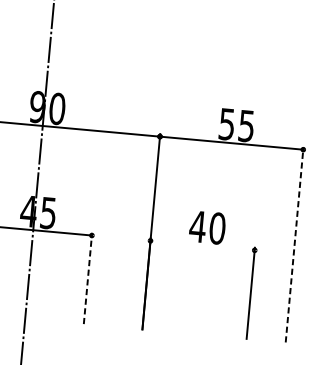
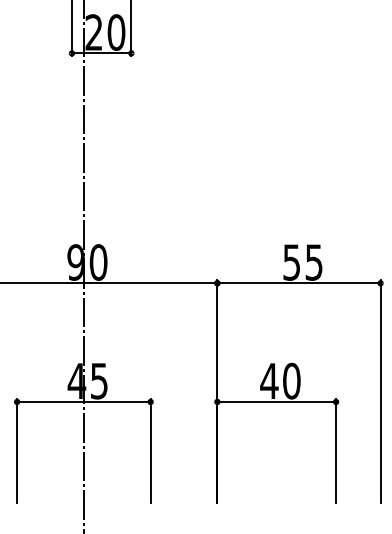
line: (294, 244) -> (380, 391), dashed -> solid
line: (202, 245) -> (276, 401), added
line: (87, 278) -> (150, 450), dashed -> solid

